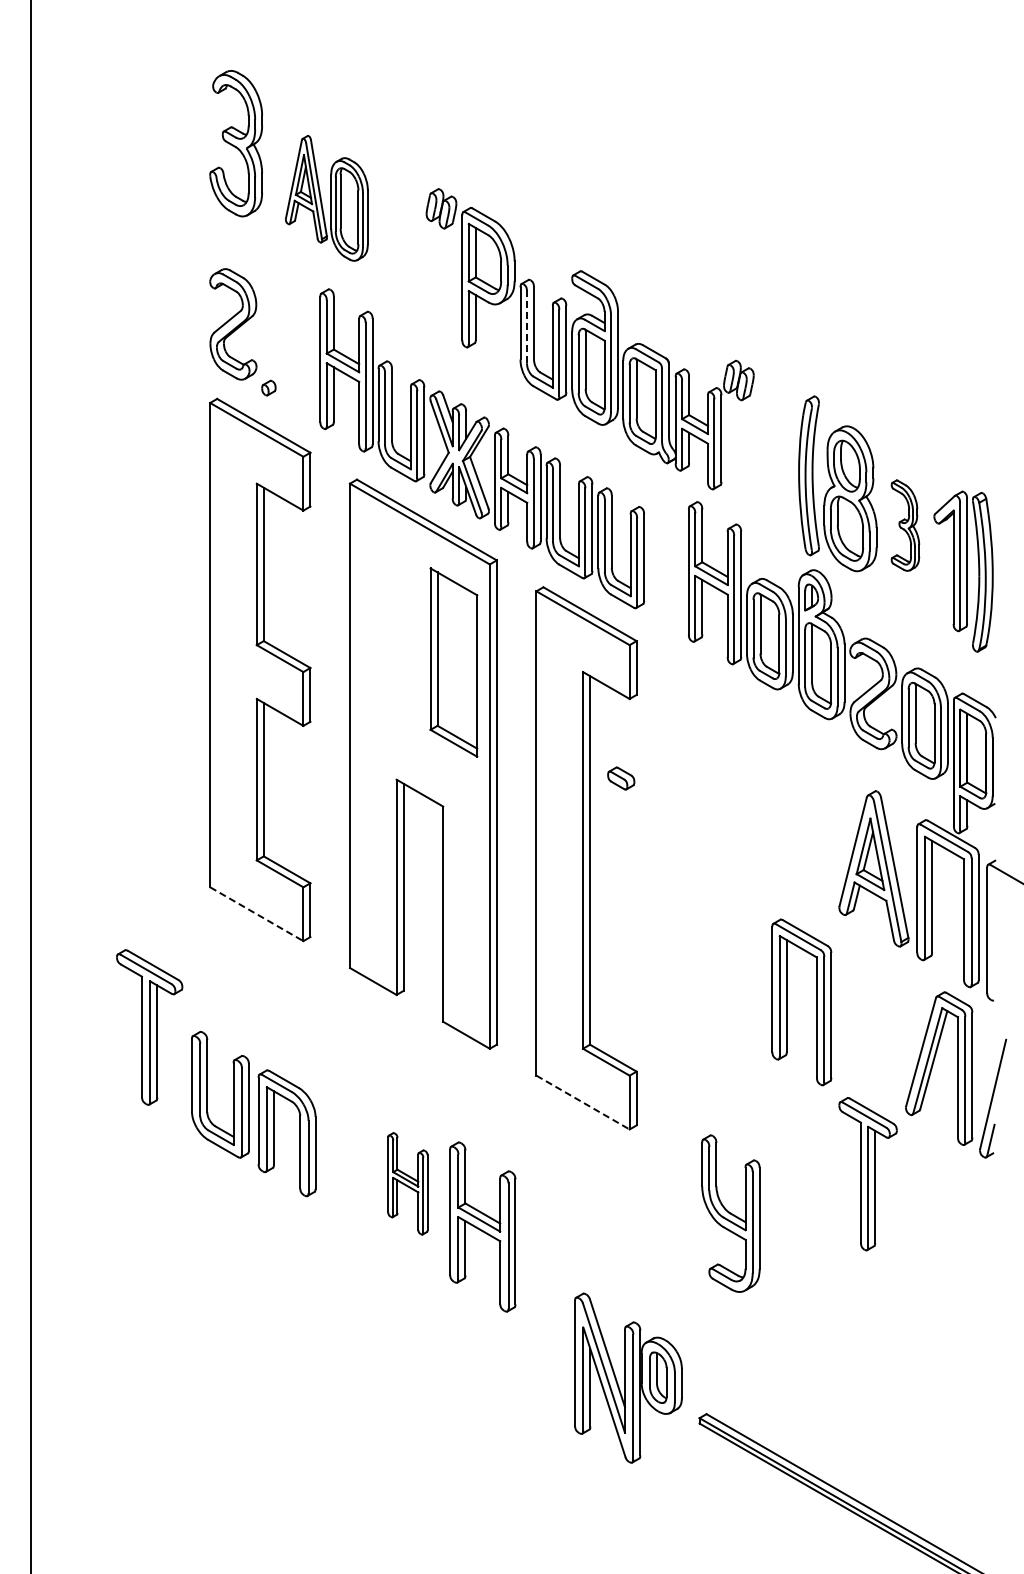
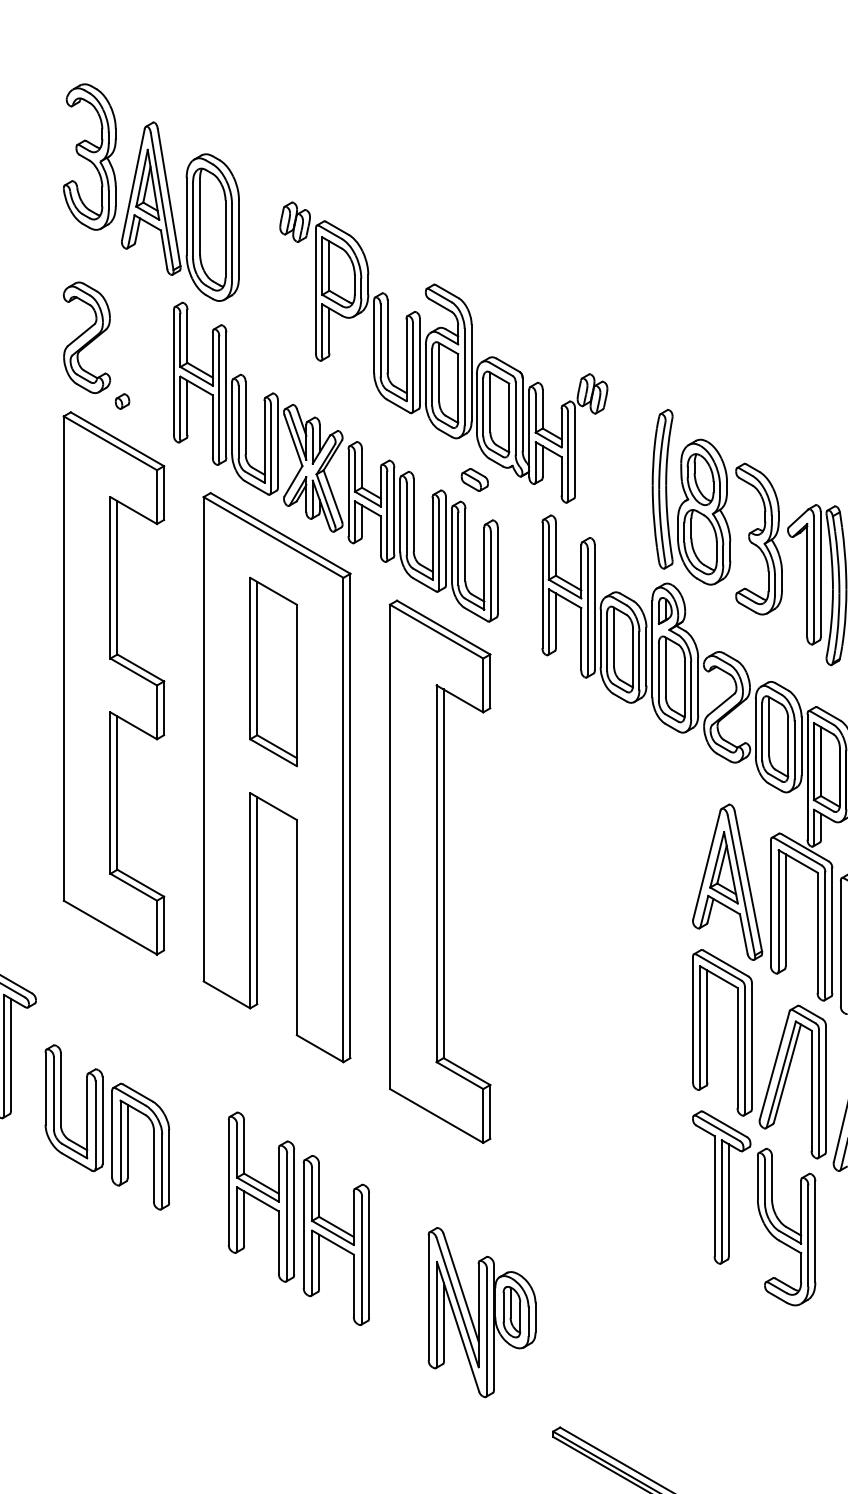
part: (326, 198) -> (180, 211), size x1.43
line: (526, 326) -> (380, 339), dashed -> solid
part: (905, 525) -> (759, 538), size x1.67
part: (453, 662) -> (273, 671), moved
part: (621, 778) -> (475, 479), moved
line: (256, 914) -> (110, 927), dashed -> solid
part: (787, 1002) -> (708, 1032), moved
line: (583, 1102) -> (437, 1115), dashed -> solid
part: (407, 1183) -> (261, 1196), size x1.67
part: (730, 1213) -> (786, 1226), moved
part: (628, 1377) -> (482, 1311), moved

